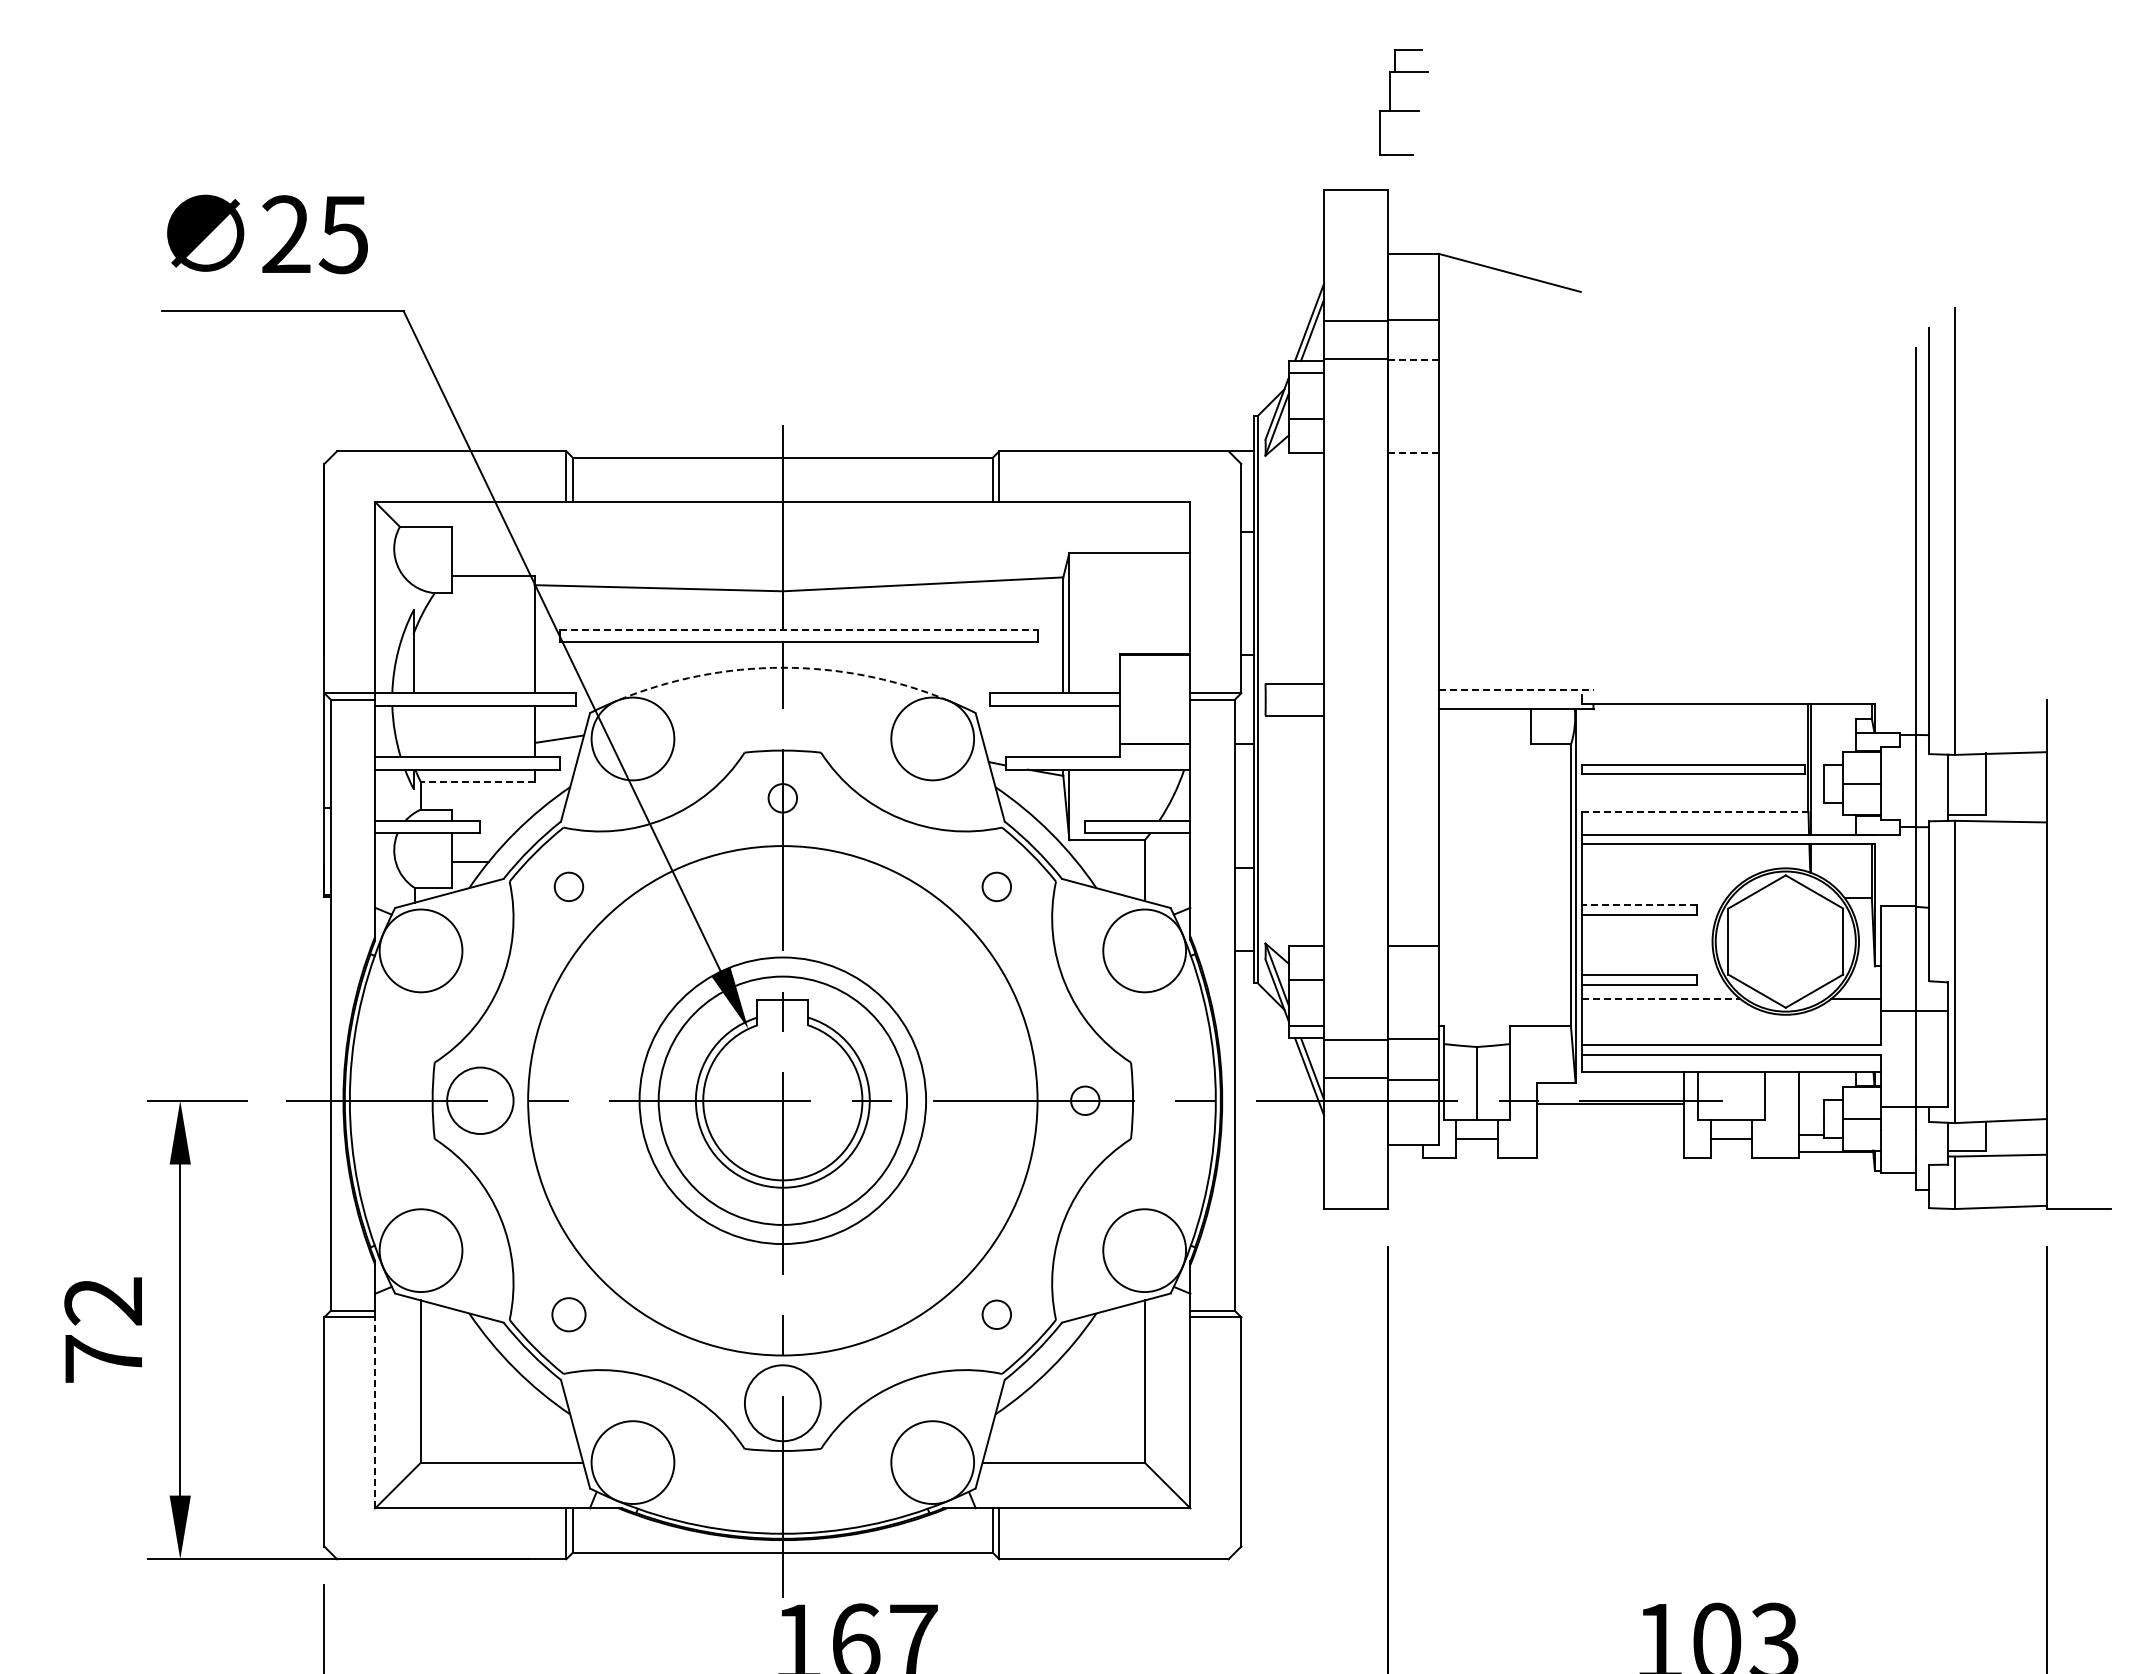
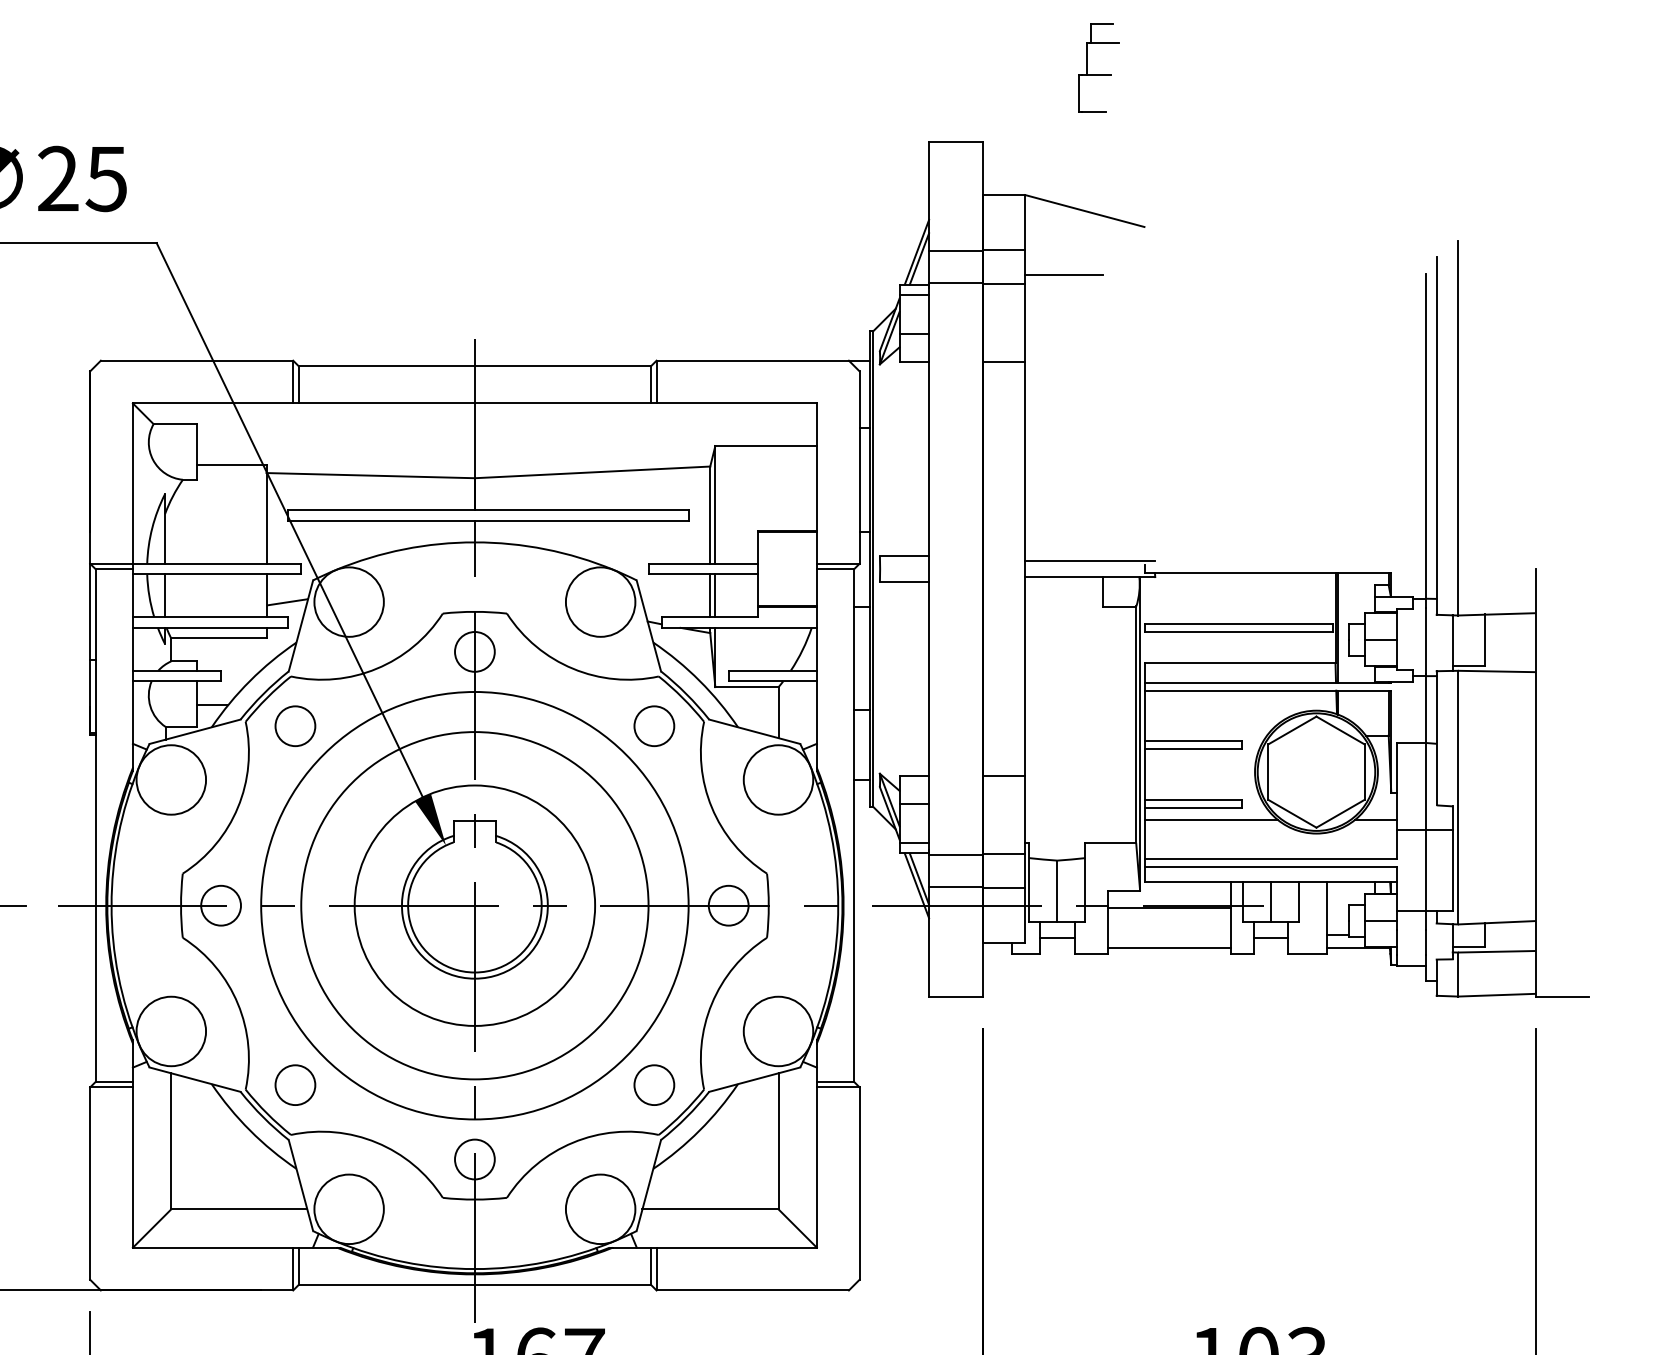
part: (1403, 110) -> (1098, 74), moved
line: (1484, 349) -> (1063, 275), added
line: (1412, 360) -> (1003, 284), dashed -> solid
line: (1412, 452) -> (1003, 361), dashed -> solid
line: (798, 629) -> (488, 510), dashed -> solid
arc: (782, 667) -> (474, 542), dashed -> solid
line: (1516, 690) -> (1090, 561), dashed -> solid
line: (413, 730) -> (164, 595), added
line: (1063, 730) -> (710, 595), added
line: (1069, 730) -> (715, 595), added
line: (477, 782) -> (218, 638), dashed -> solid
circle: (782, 798) -> (474, 652), size x1.67
line: (1695, 811) -> (1240, 662), dashed -> solid
circle: (568, 886) -> (295, 725), size x1.67
circle: (996, 886) -> (654, 725), size x1.67
line: (1638, 904) -> (1192, 741), dashed -> solid
line: (1661, 998) -> (1212, 819), dashed -> solid
line: (1731, 1095) -> (1270, 901), added
circle: (480, 1100) -> (221, 905), size x0.71
circle: (782, 1100) -> (474, 905), size x1.67
circle: (1085, 1100) -> (728, 905), size x1.67
line: (1610, 1151) -> (1169, 948), added
circle: (568, 1314) -> (295, 1085), size x1.43
circle: (996, 1314) -> (654, 1085), size x1.67
circle: (782, 1402) -> (474, 1158), size x0.62
line: (375, 1412) -> (133, 1167), dashed -> solid

